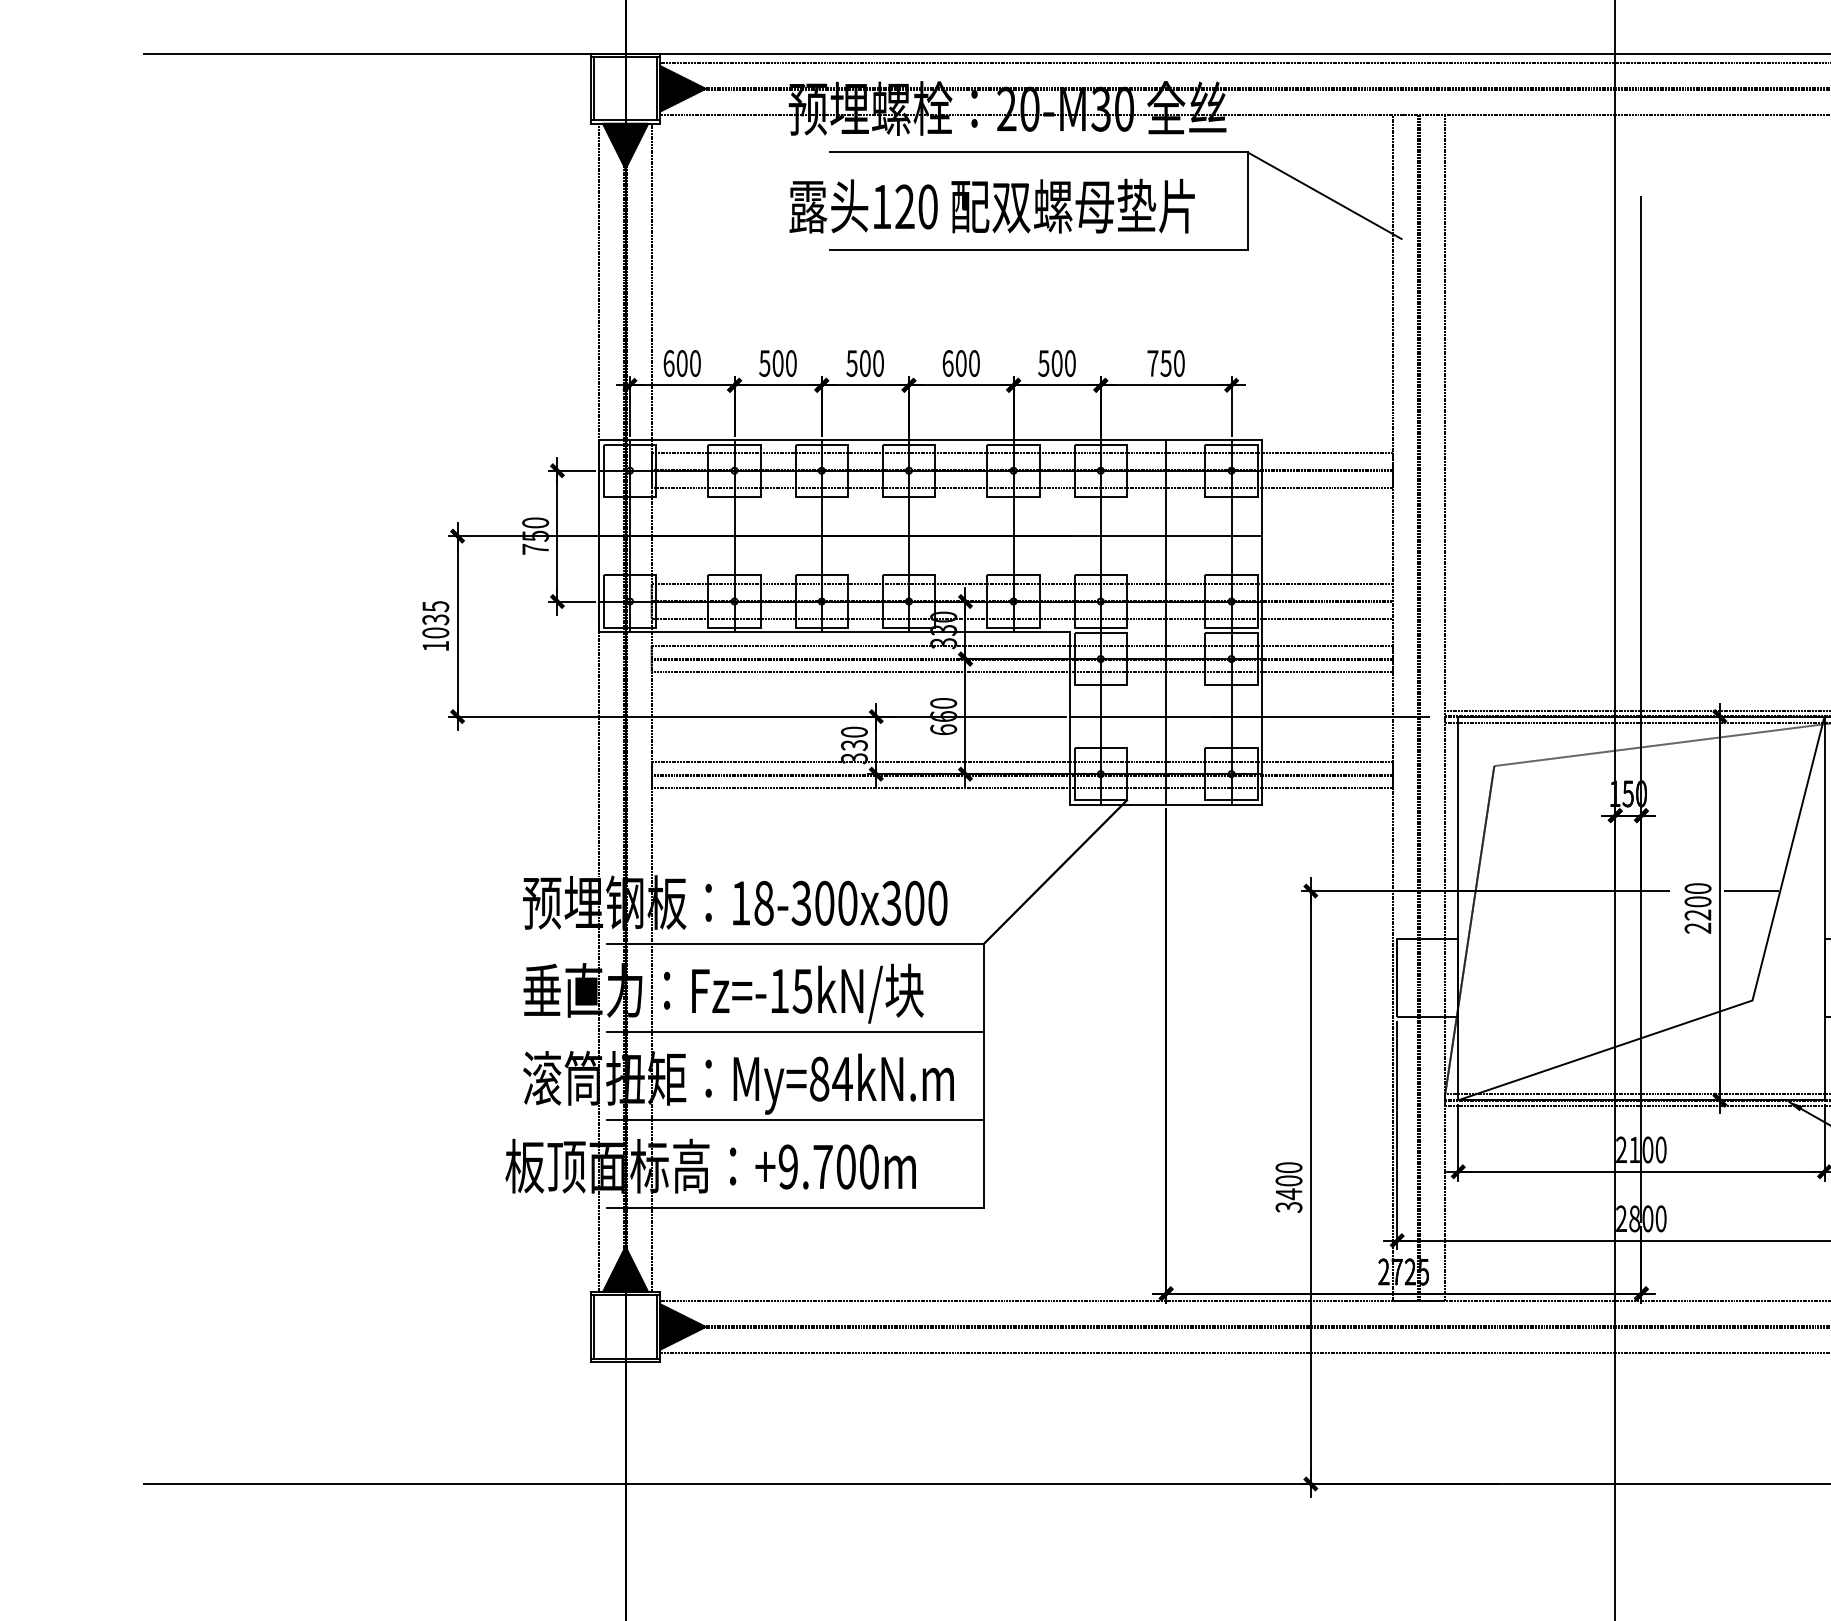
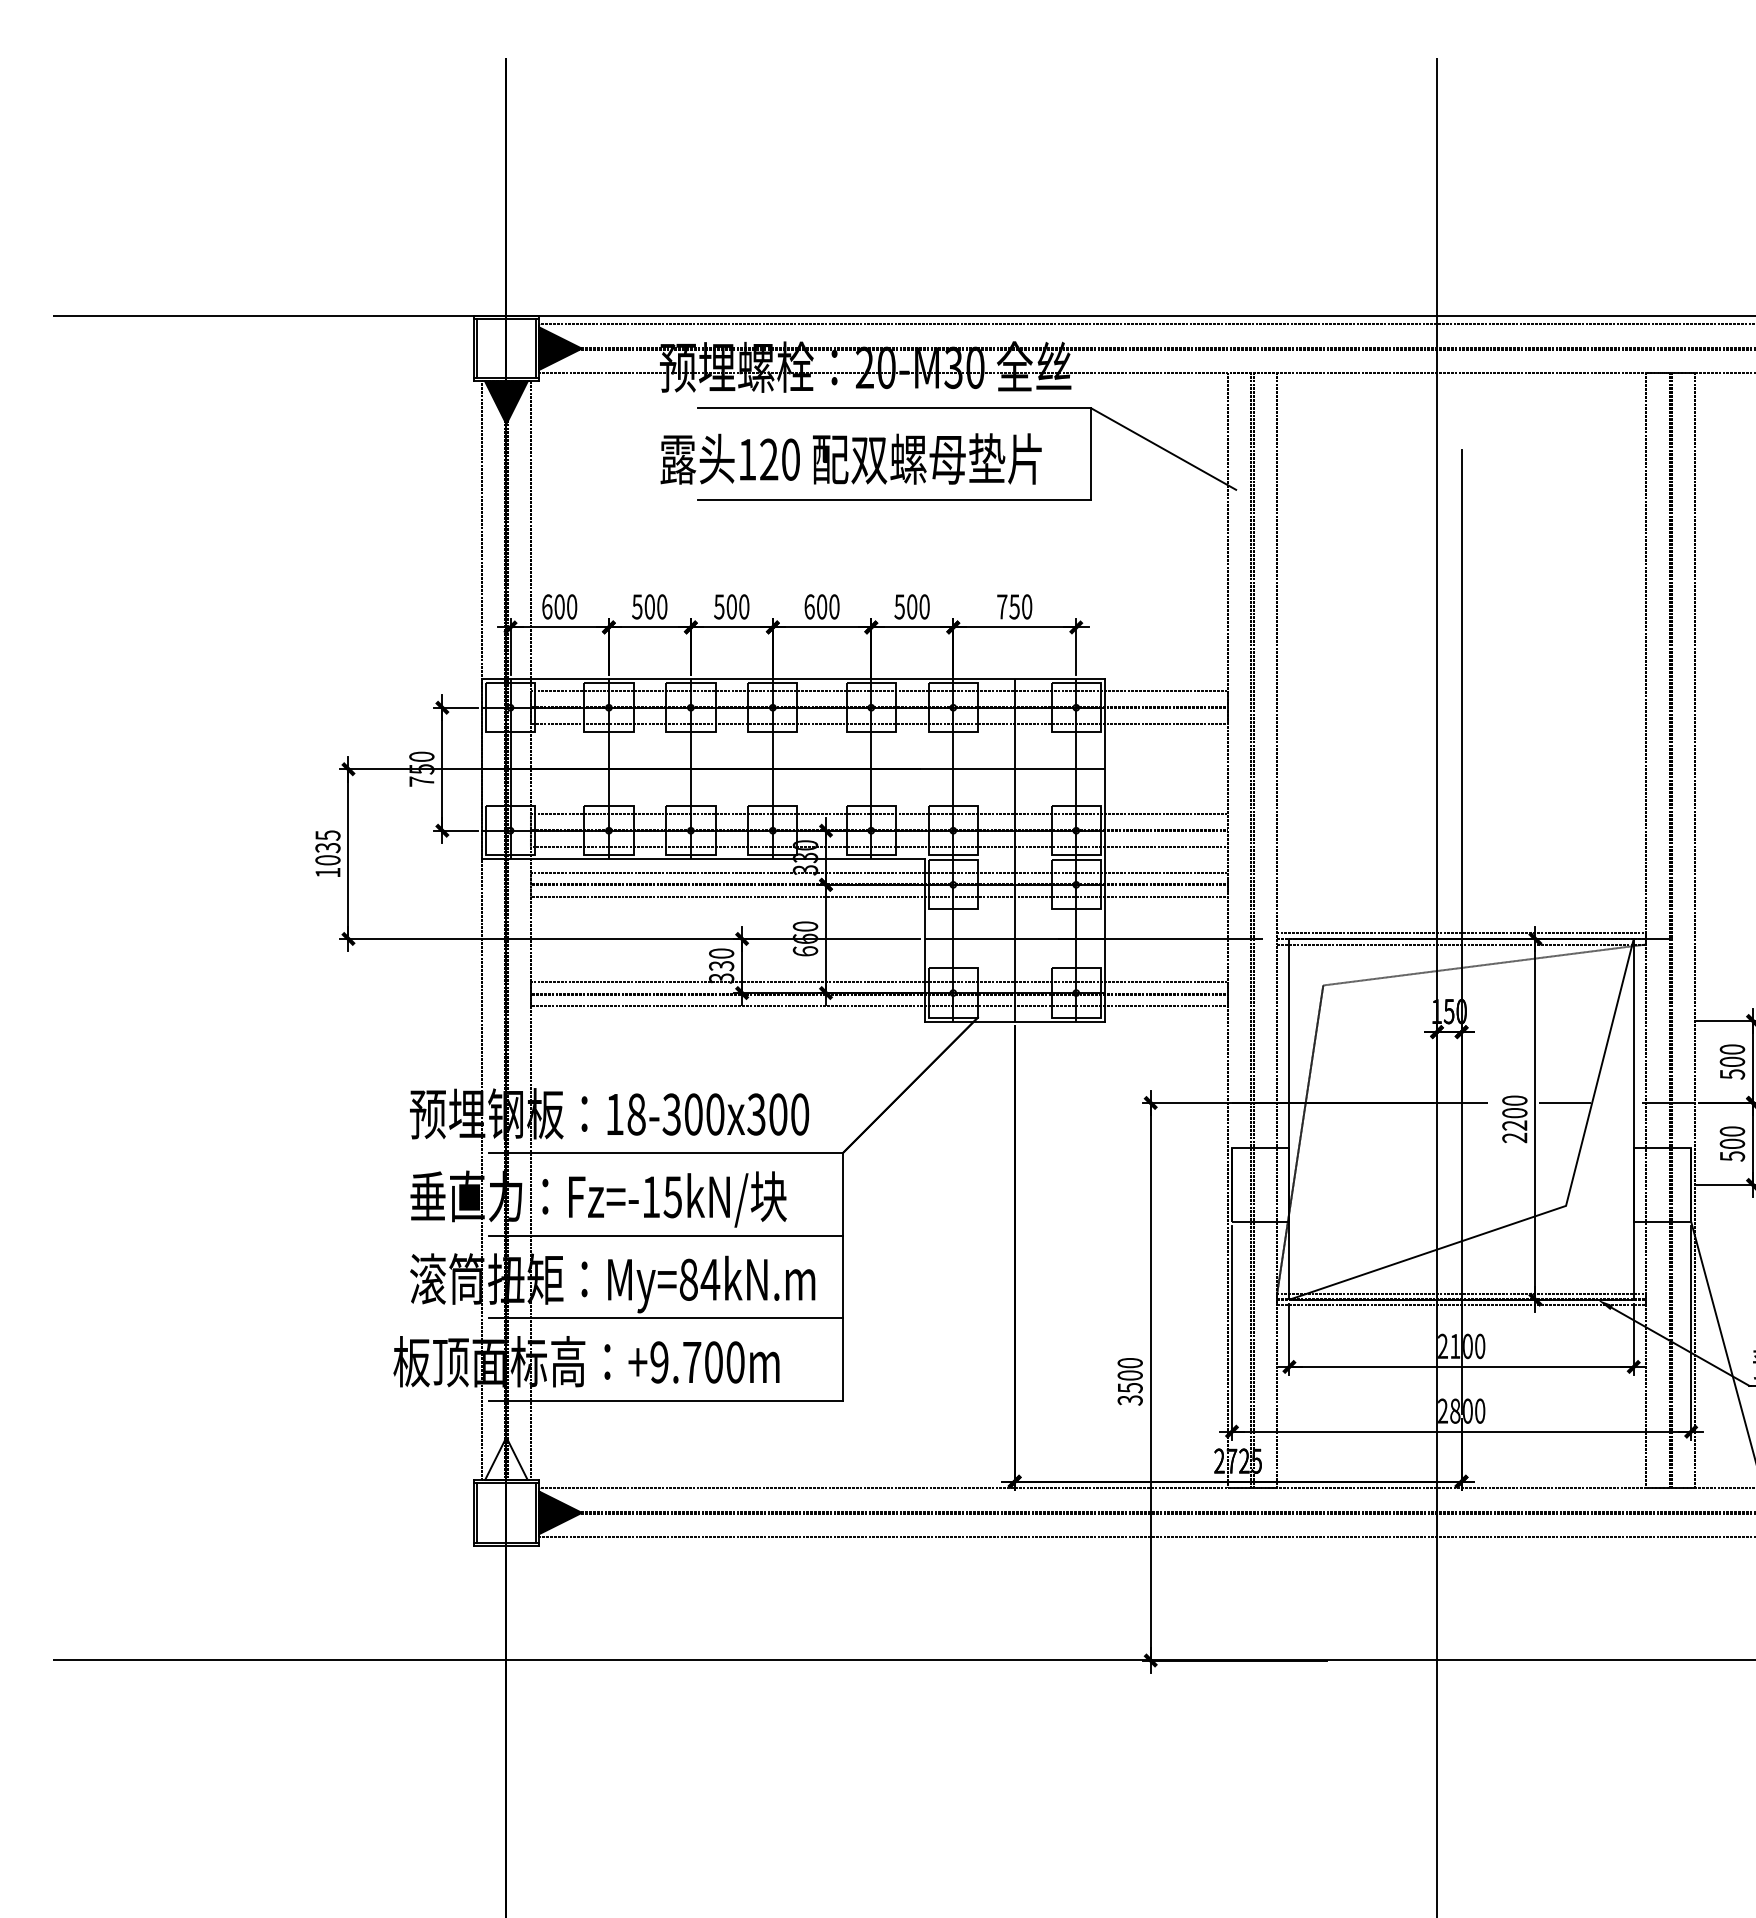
text: (1289, 1193) -> (1130, 1387), 3400 -> 3500
fill: (625, 1269) -> (506, 1458), removed

